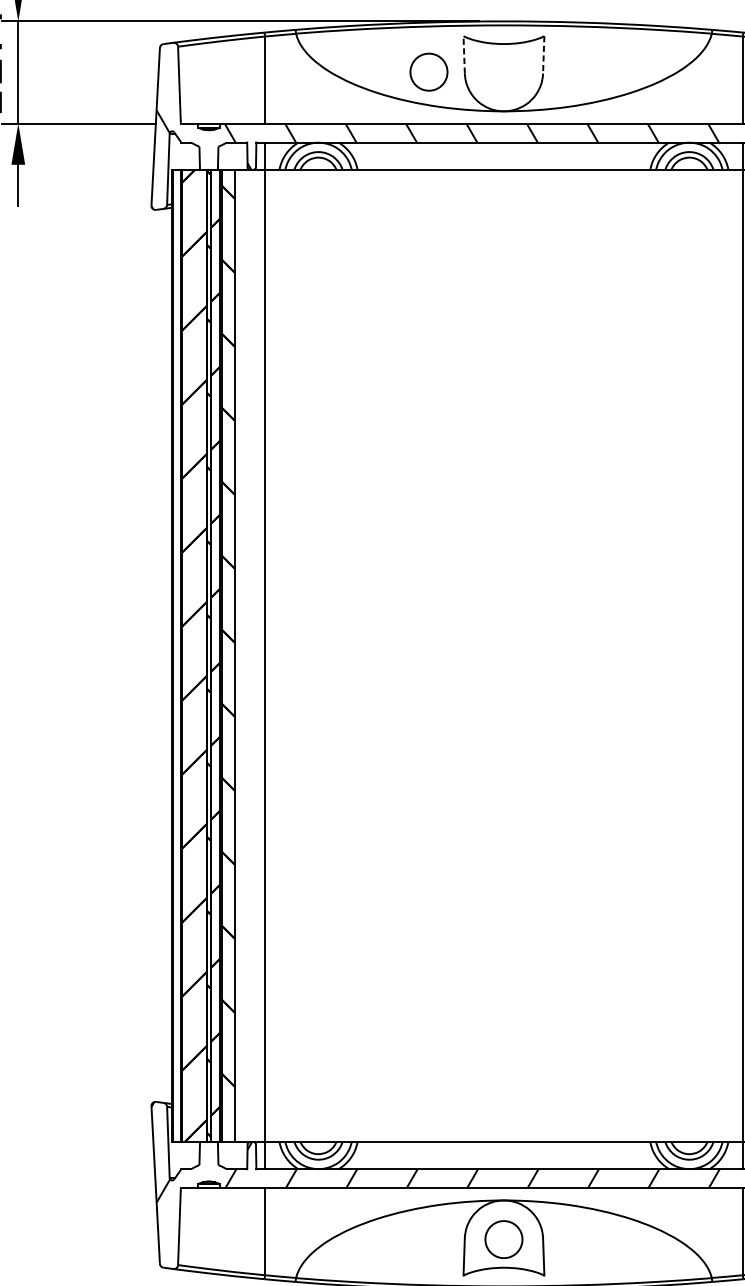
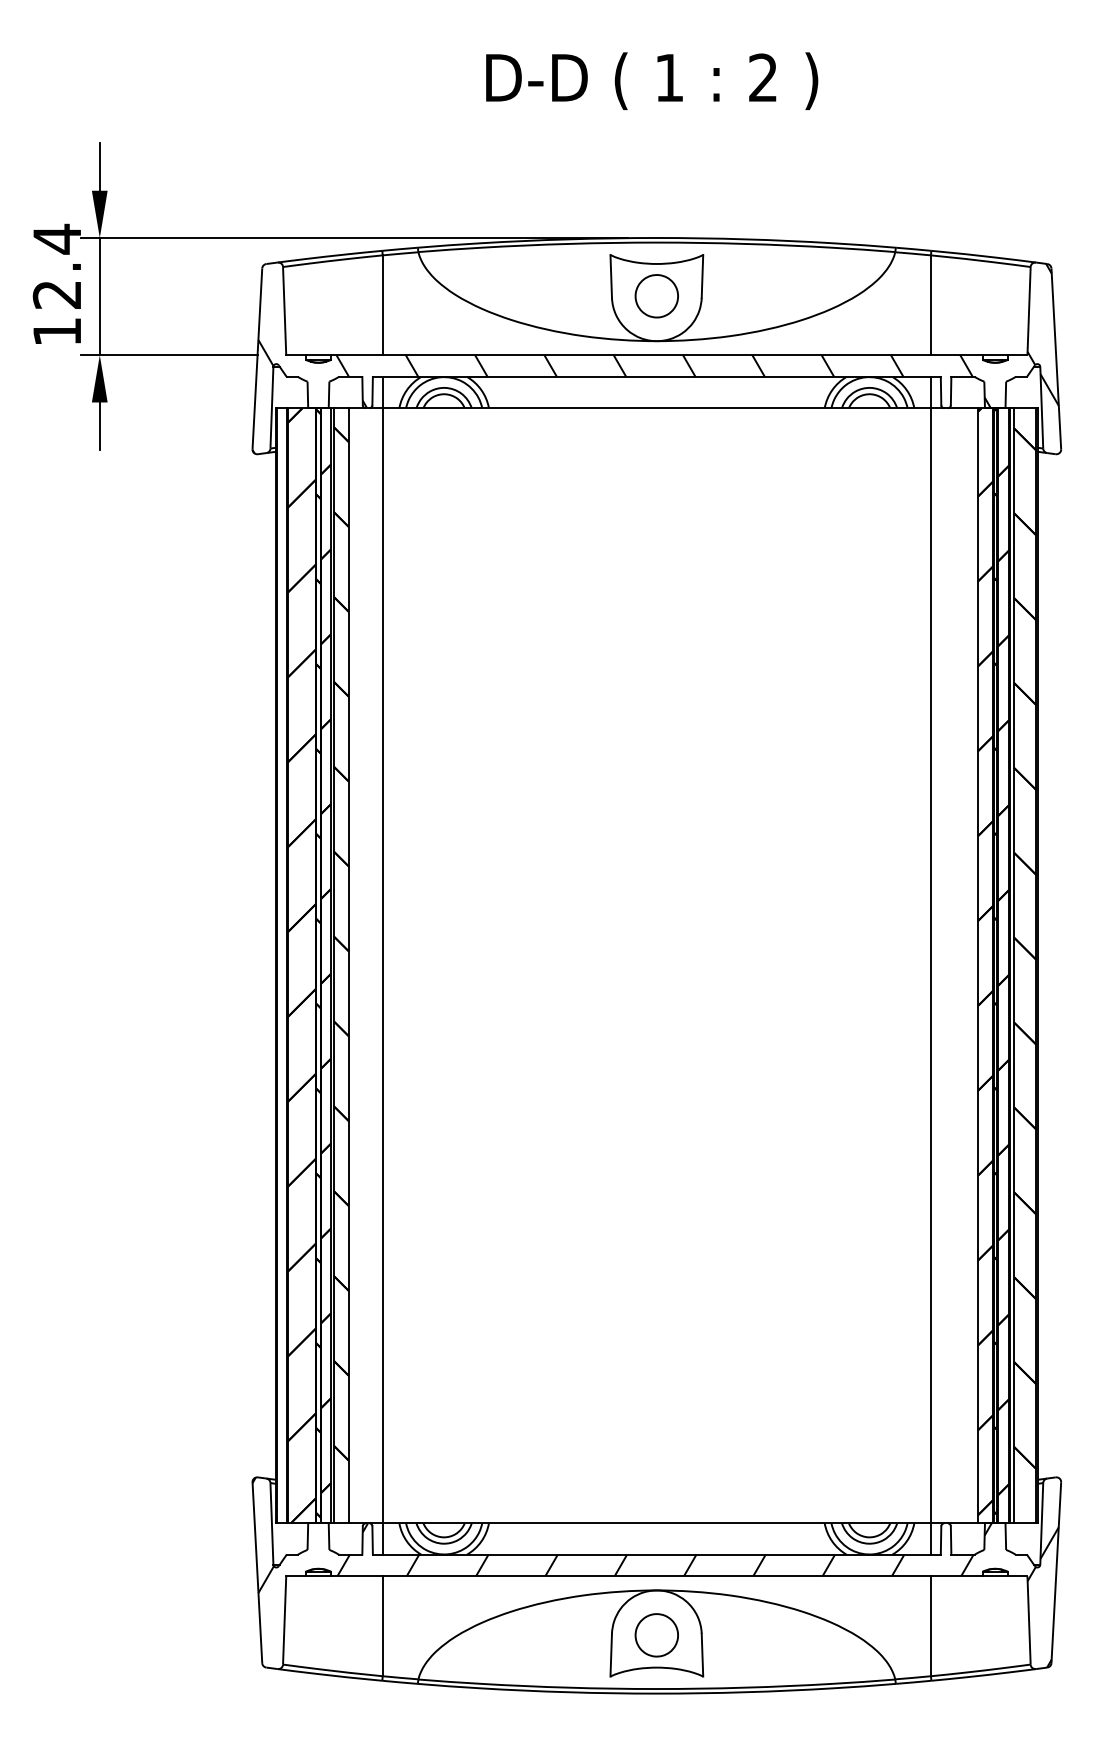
line: (464, 54) -> (611, 275), dashed -> solid
line: (543, 54) -> (702, 276), dashed -> solid
part: (428, 72) -> (656, 296), moved

